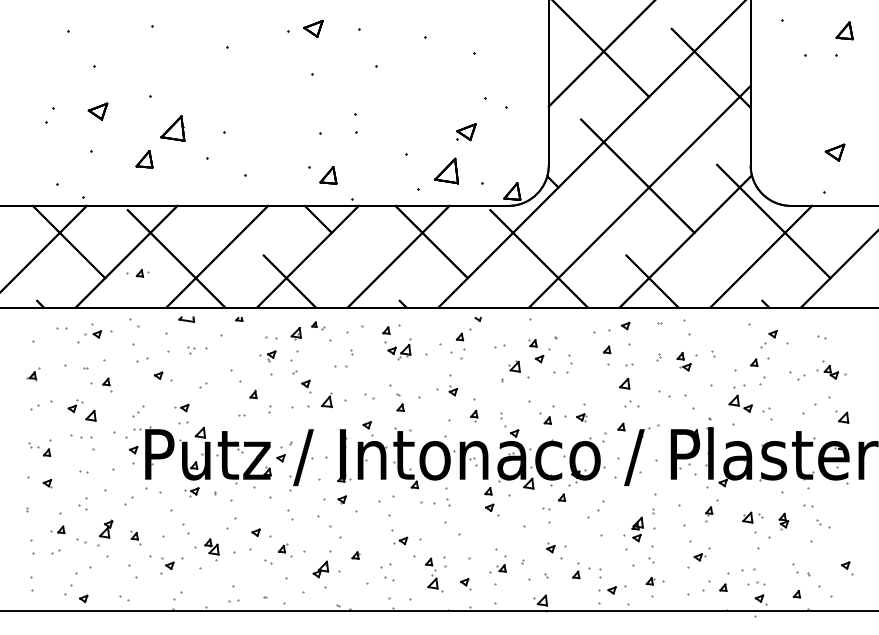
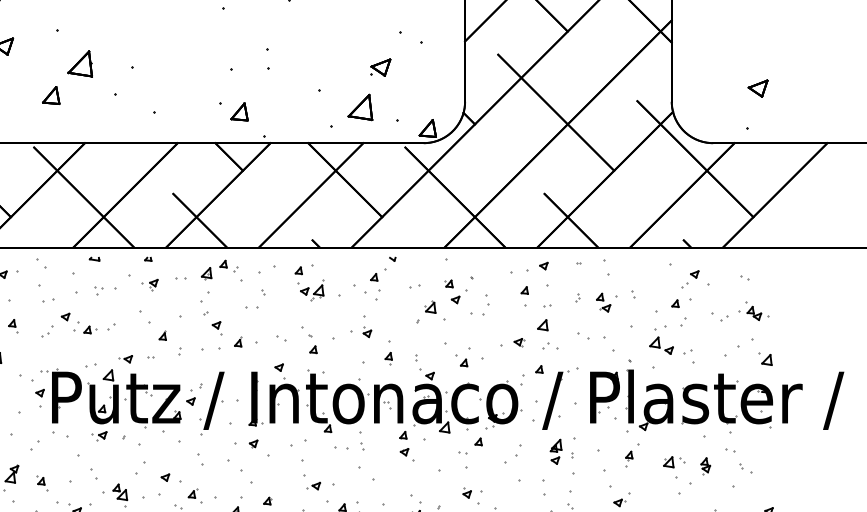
part: (137, 273) -> (85, 330), moved
part: (186, 318) -> (94, 258), size x0.62
part: (317, 325) -> (228, 265), size x1.43
part: (267, 356) -> (149, 285), moved
part: (327, 400) -> (238, 342), size x0.62
part: (181, 407) -> (124, 358), moved
part: (138, 411) -> (48, 332), moved
part: (581, 417) -> (519, 342), moved
part: (637, 529) -> (555, 451), moved

